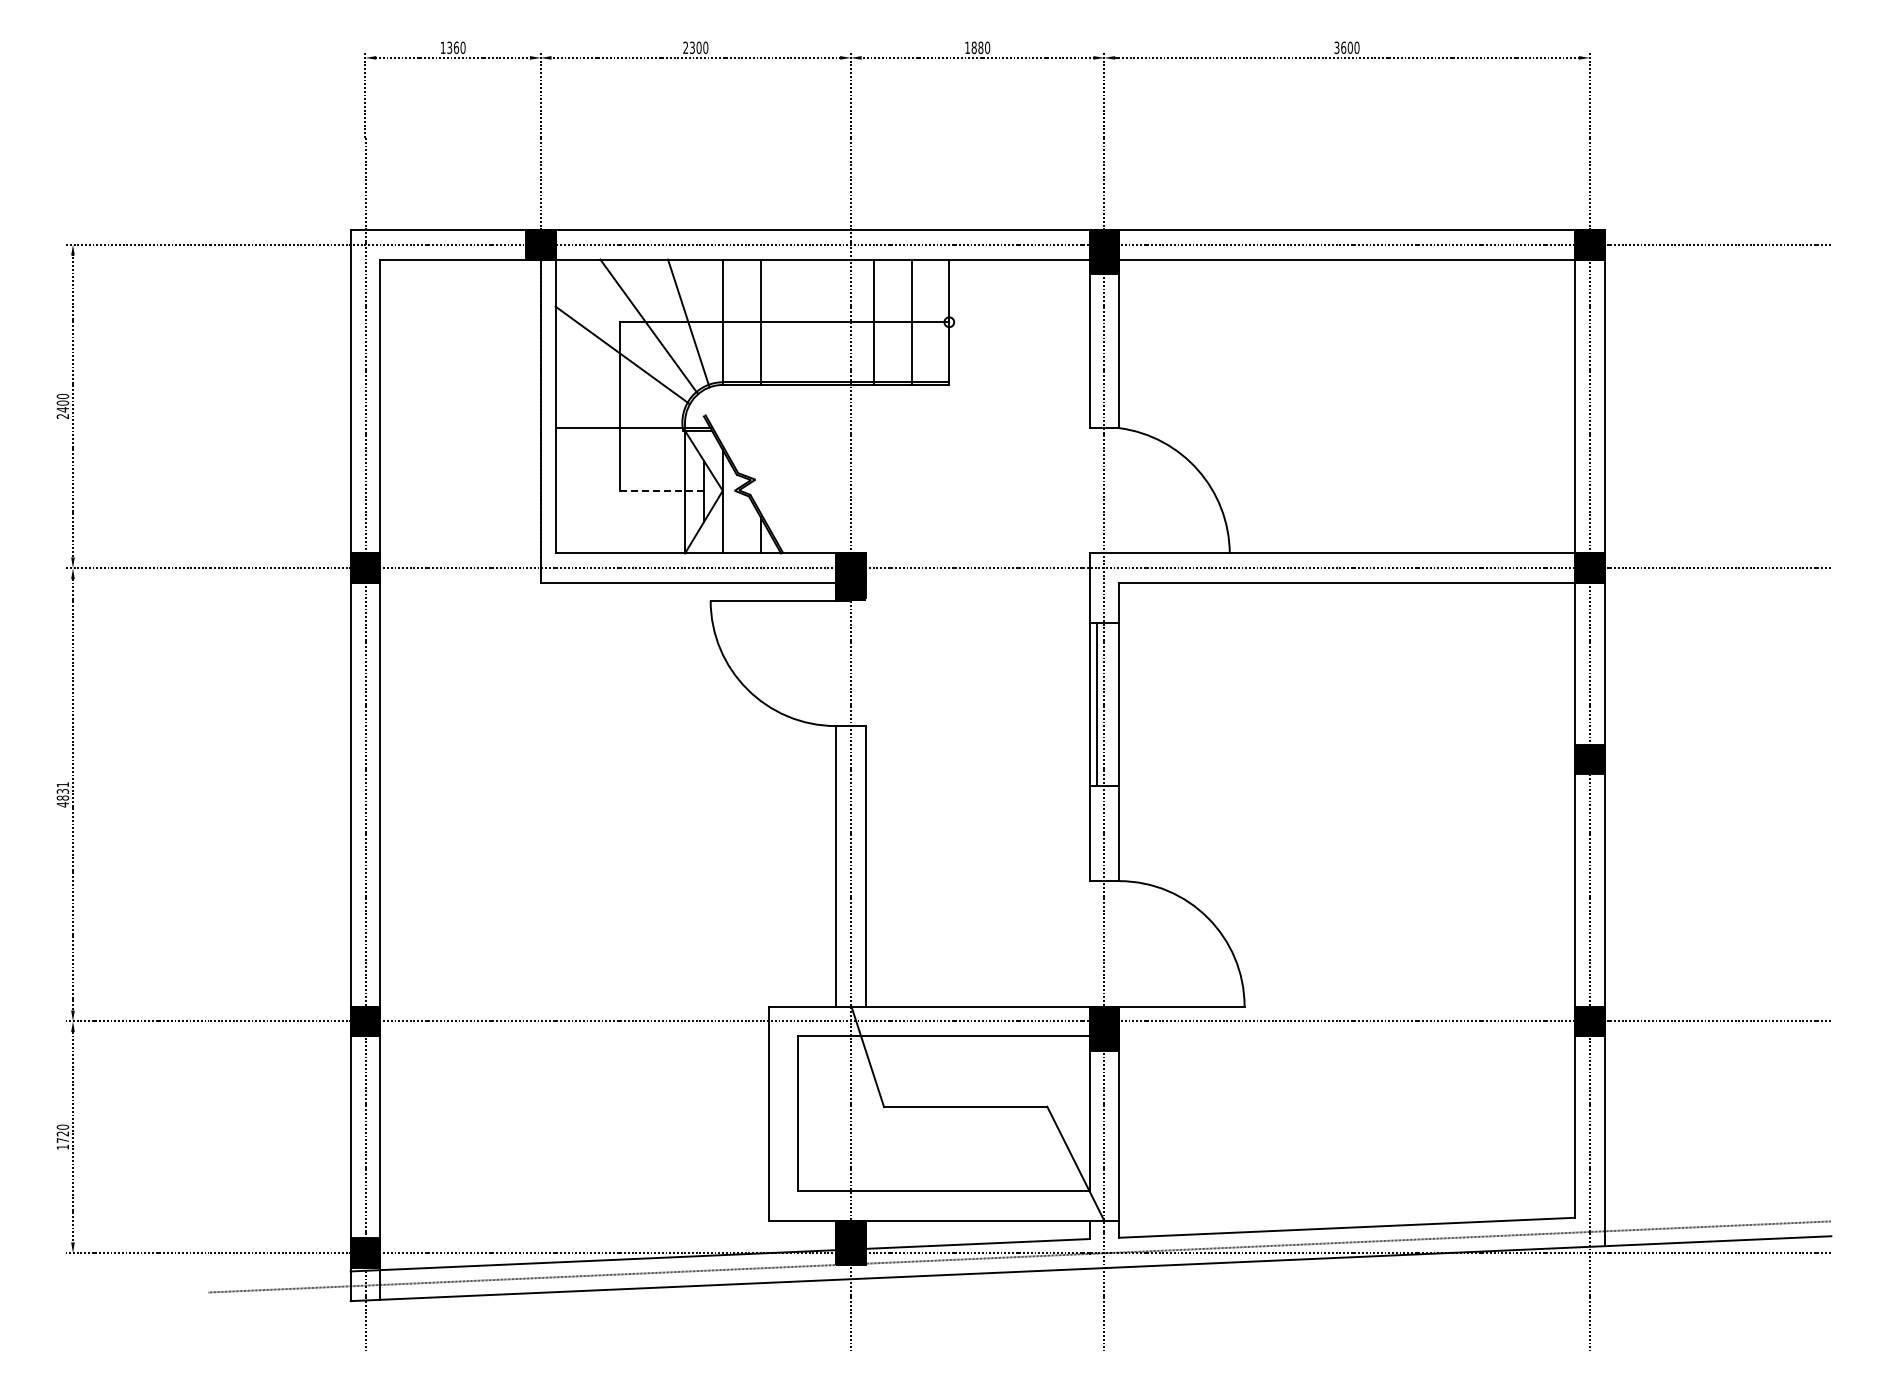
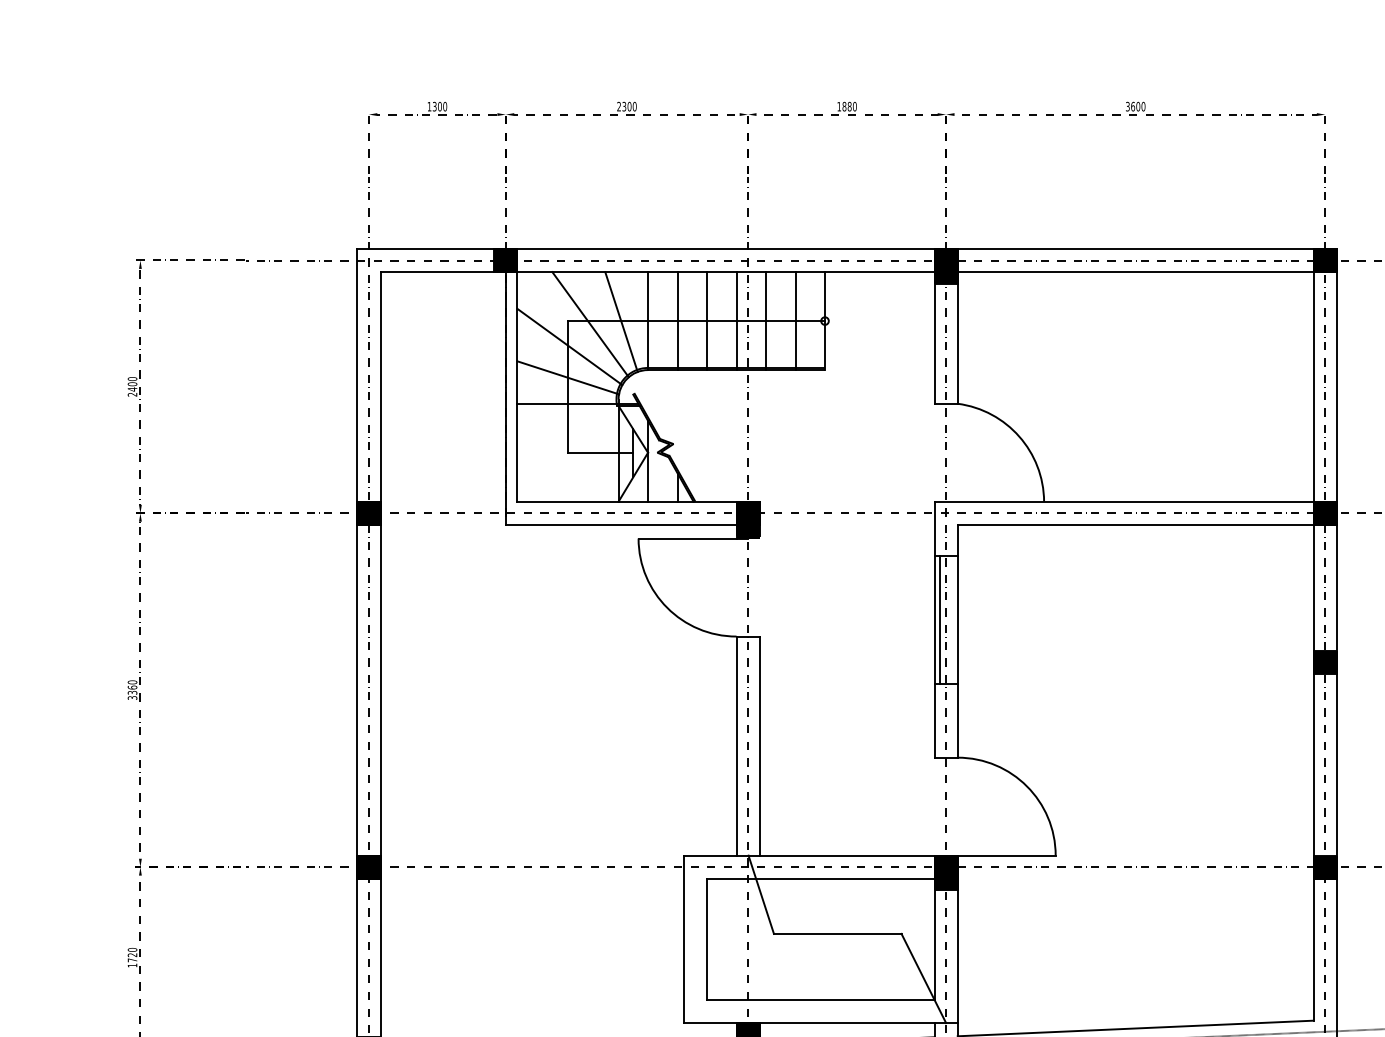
text: (456, 47) -> (440, 106), 1360 -> 1300
line: (798, 321) -> (707, 320), added
line: (836, 321) -> (736, 320), added
line: (620, 394) -> (568, 377), added
line: (662, 490) -> (600, 452), dashed -> solid
text: (62, 794) -> (132, 690), 4831 -> 3360

